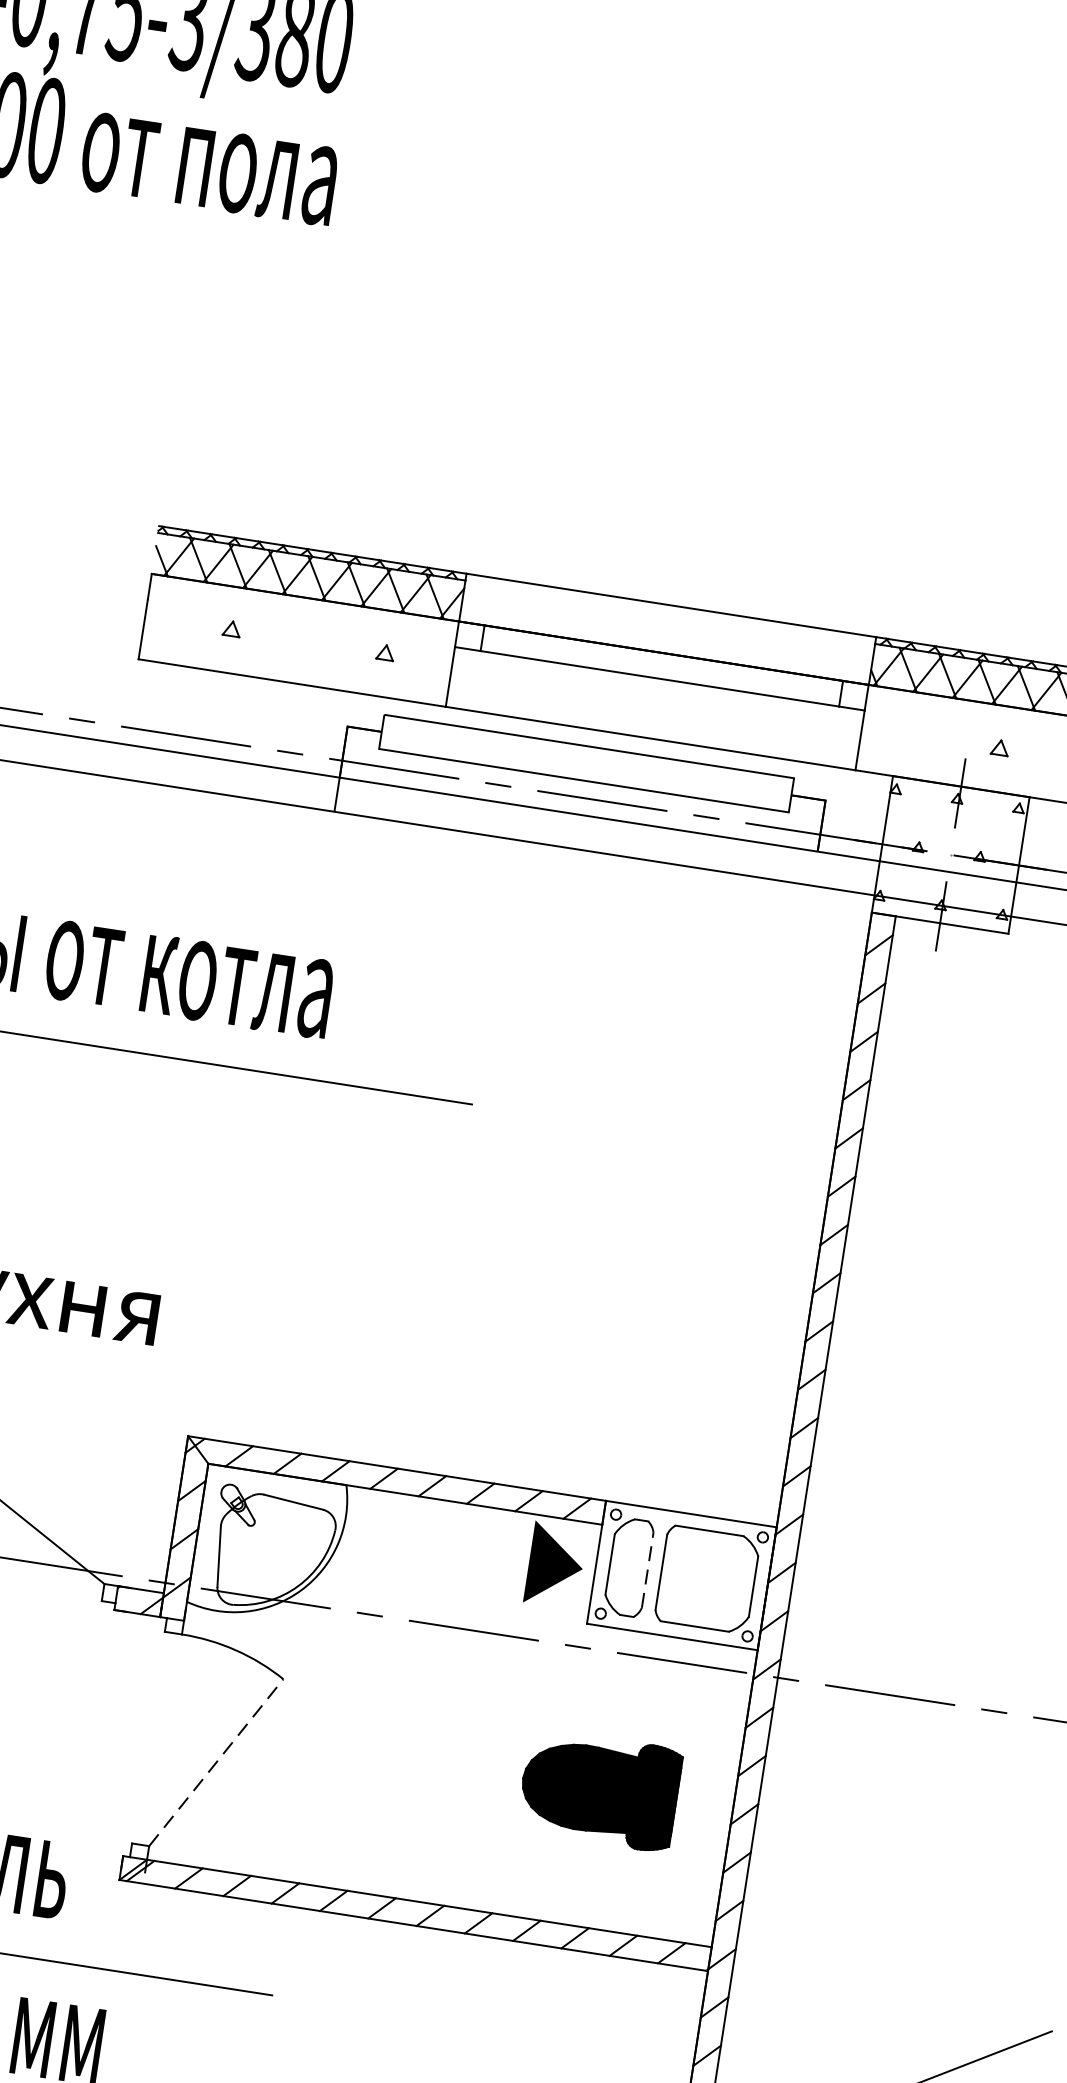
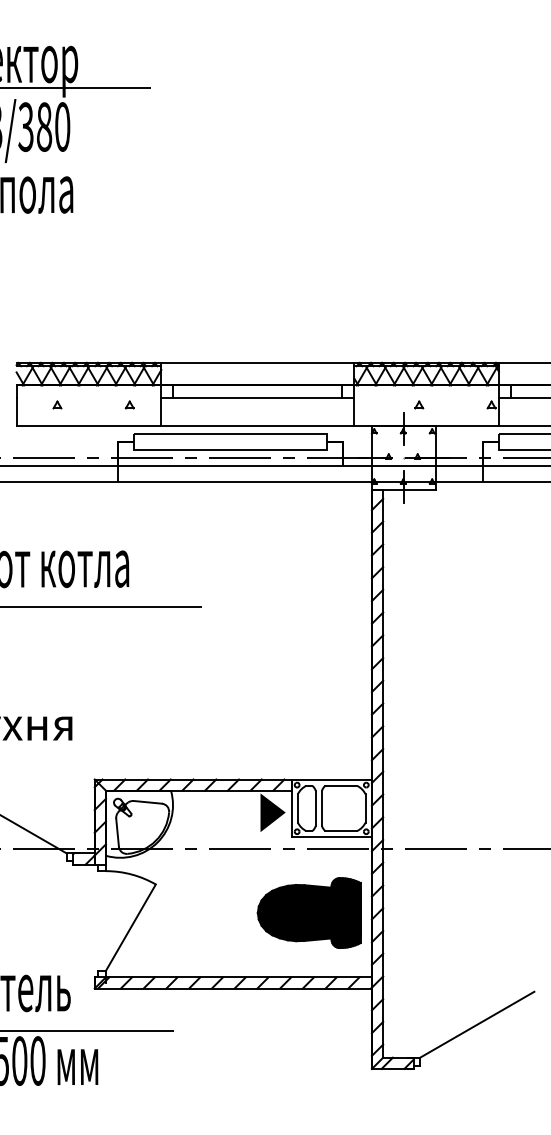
line: (647, 1570) -> (315, 808), dashed -> solid
line: (215, 1762) -> (130, 927), dashed -> solid
part: (598, 1788) -> (308, 912), size x1.43

